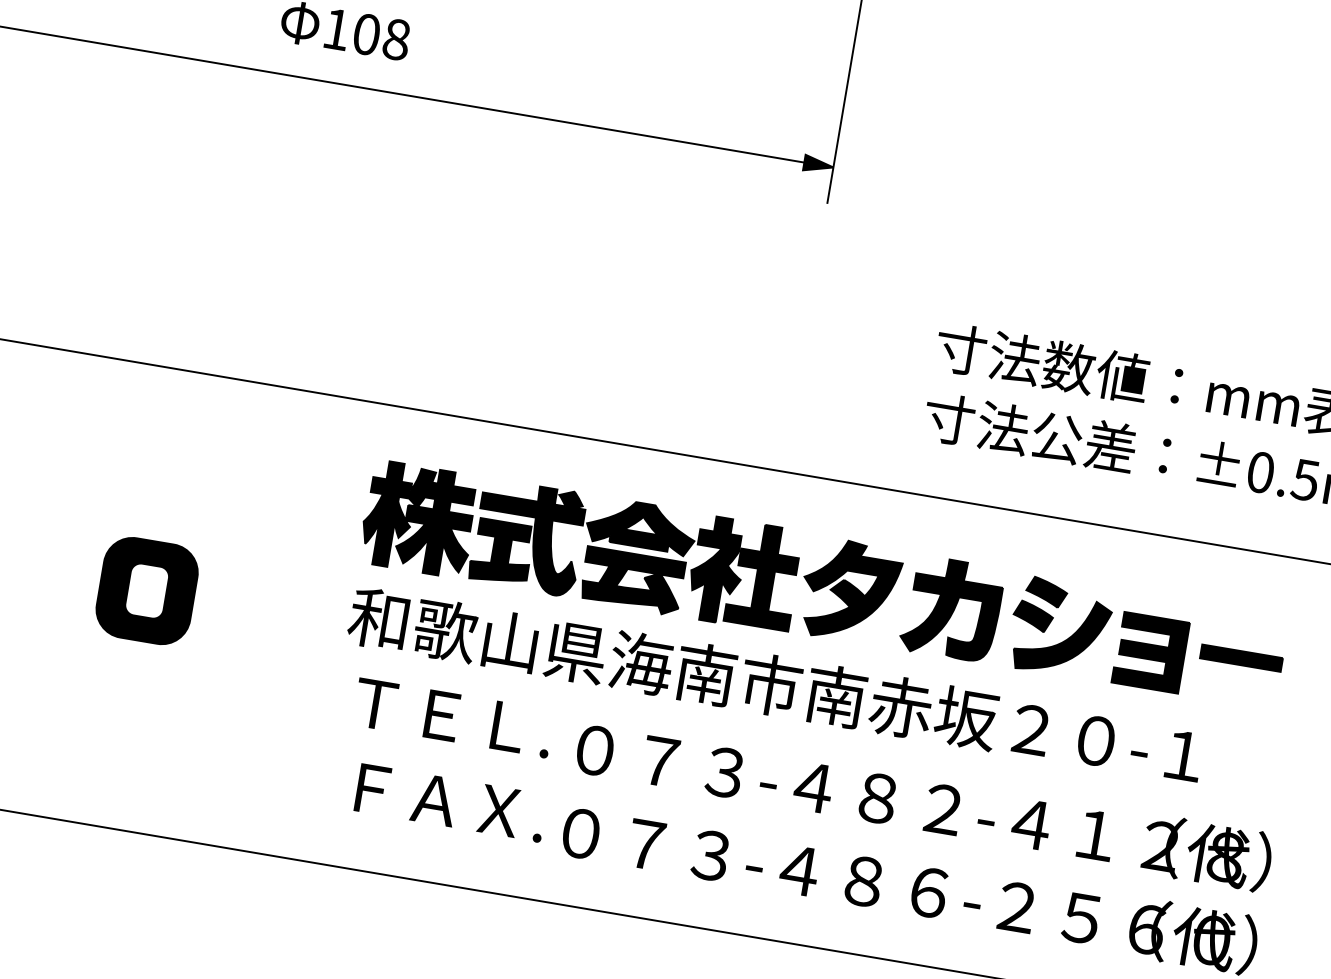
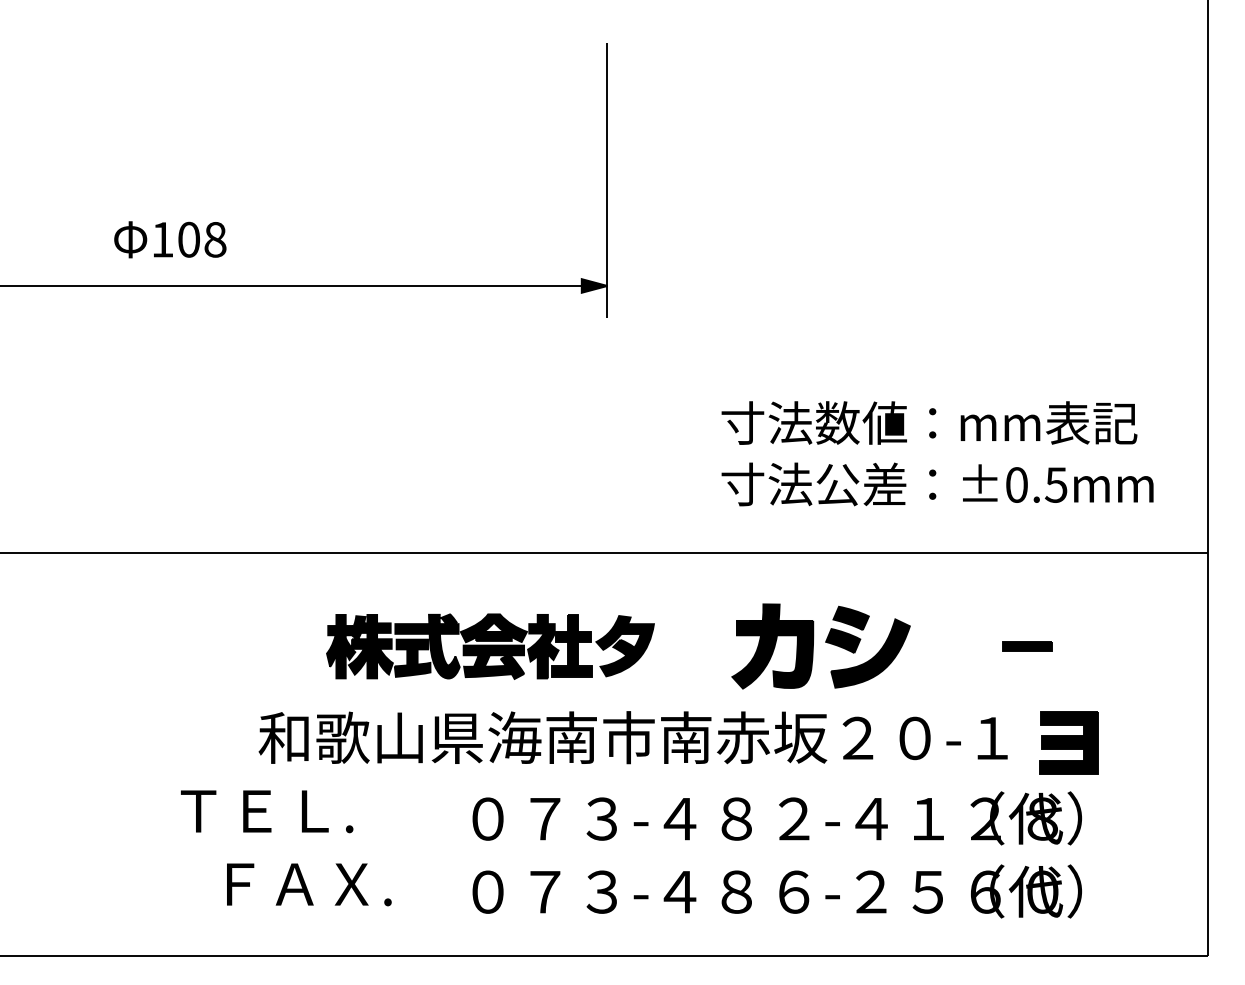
part: (631, 554) -> (490, 646), size x0.7
part: (146, 589) -> (81, 746), removed
part: (1150, 652) -> (1068, 742), moved
part: (1241, 658) -> (1027, 646), size x0.7
text: (453, 717) -> (267, 811), moved
text: (451, 802) -> (309, 884), moved

